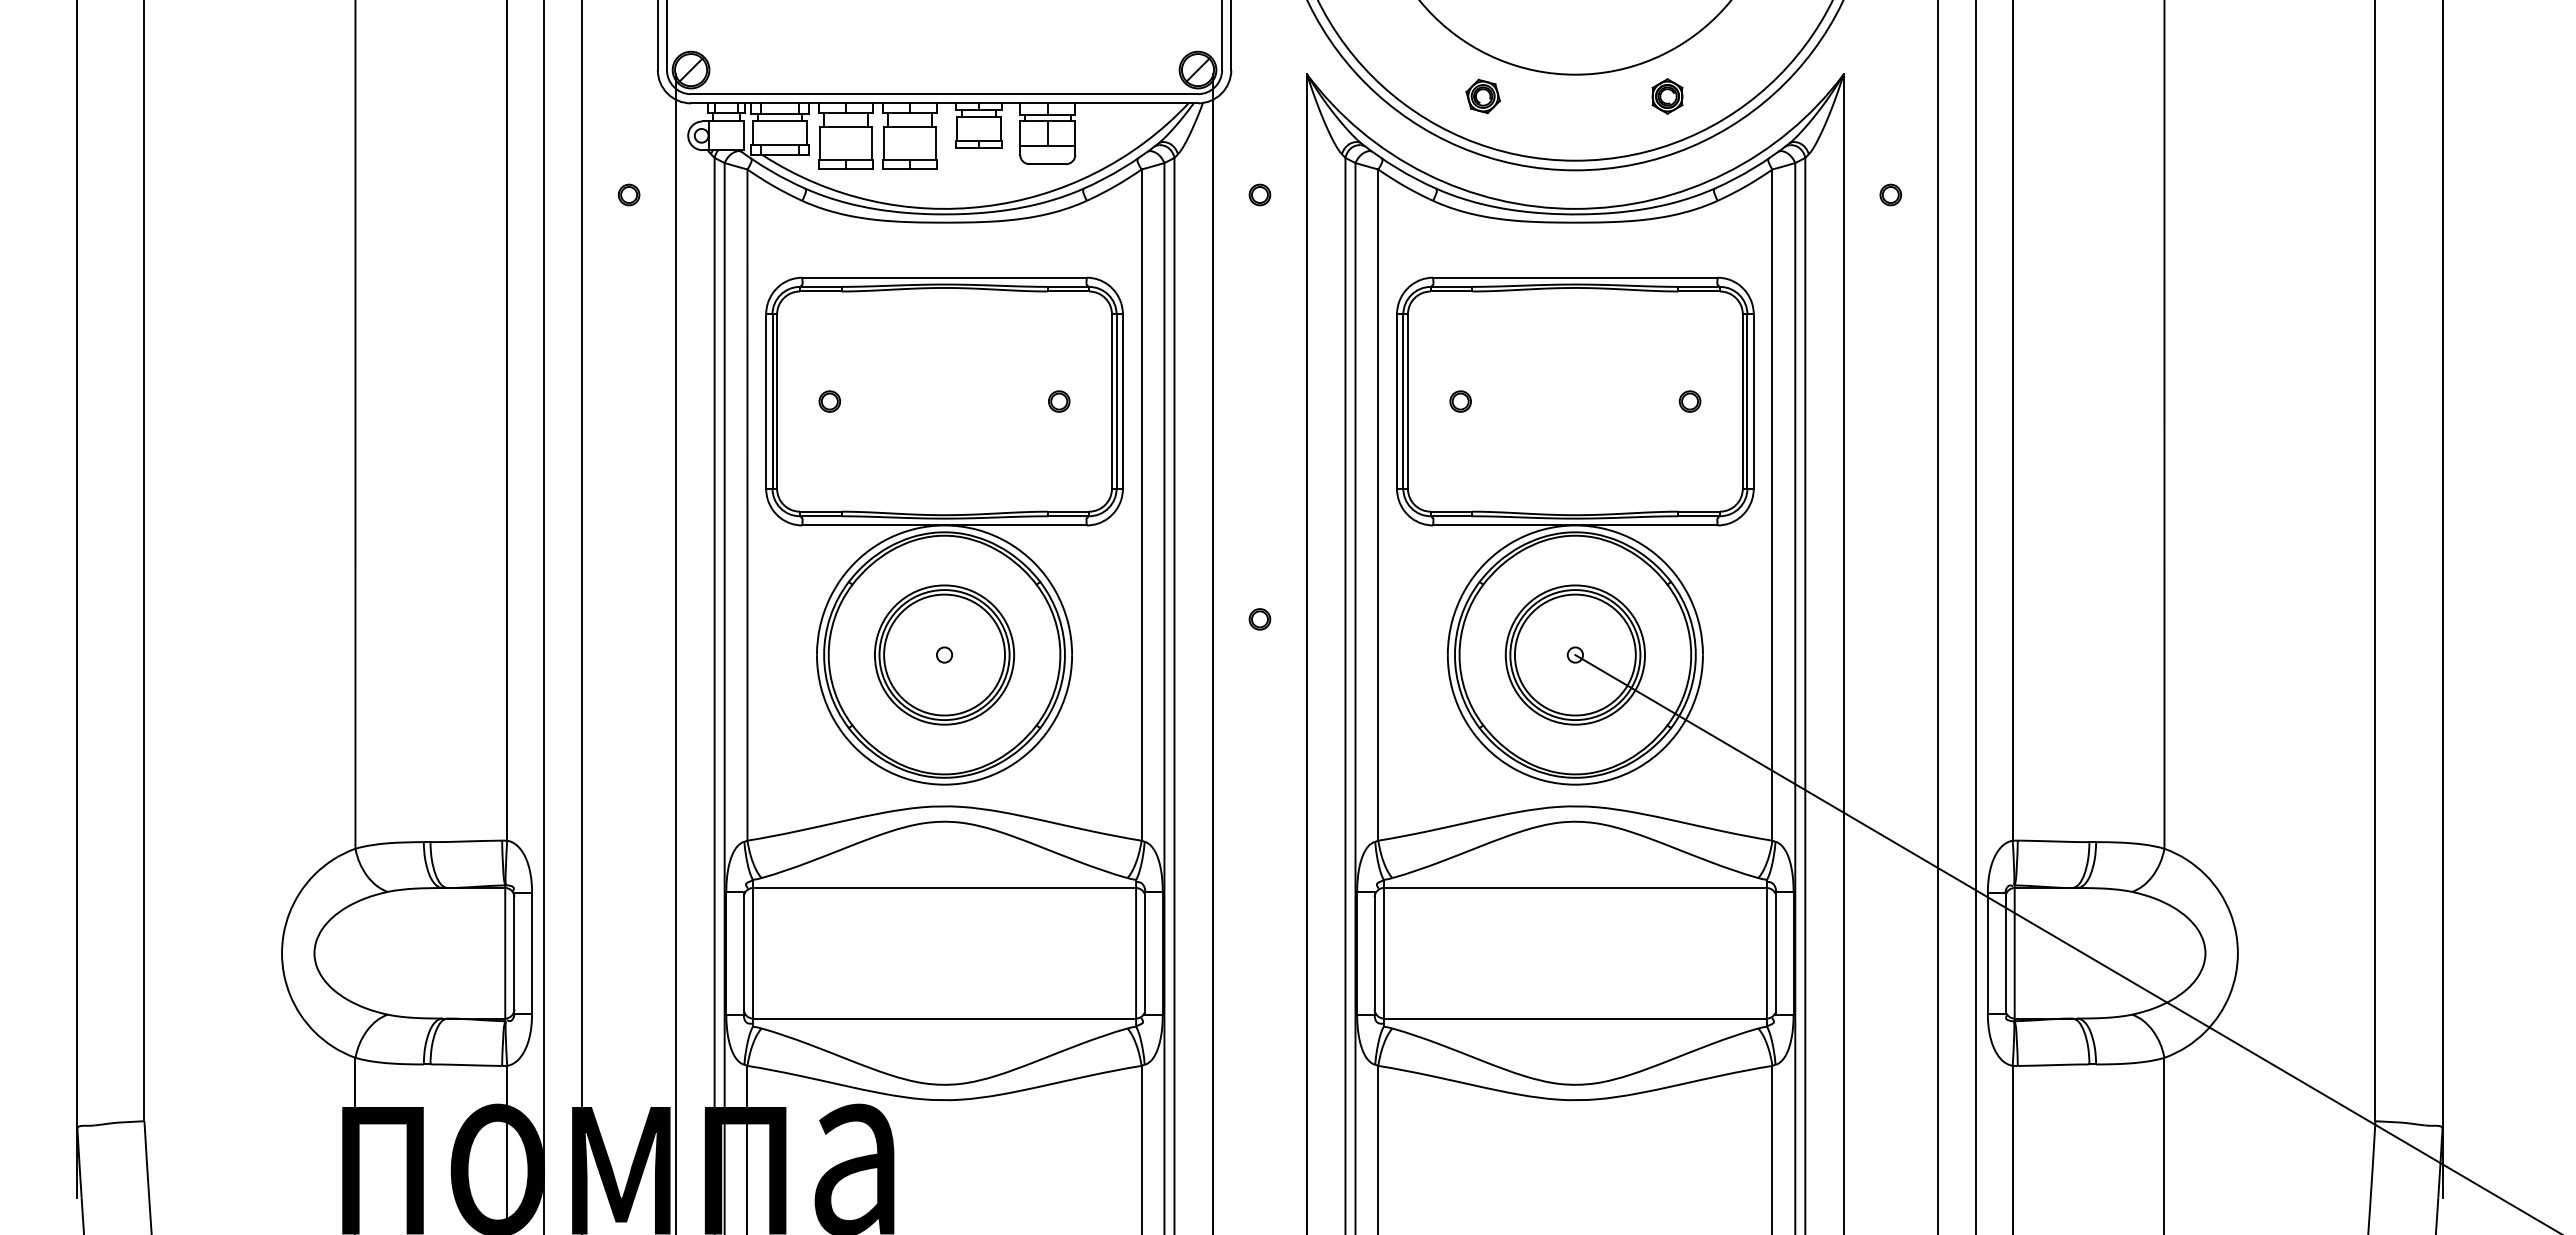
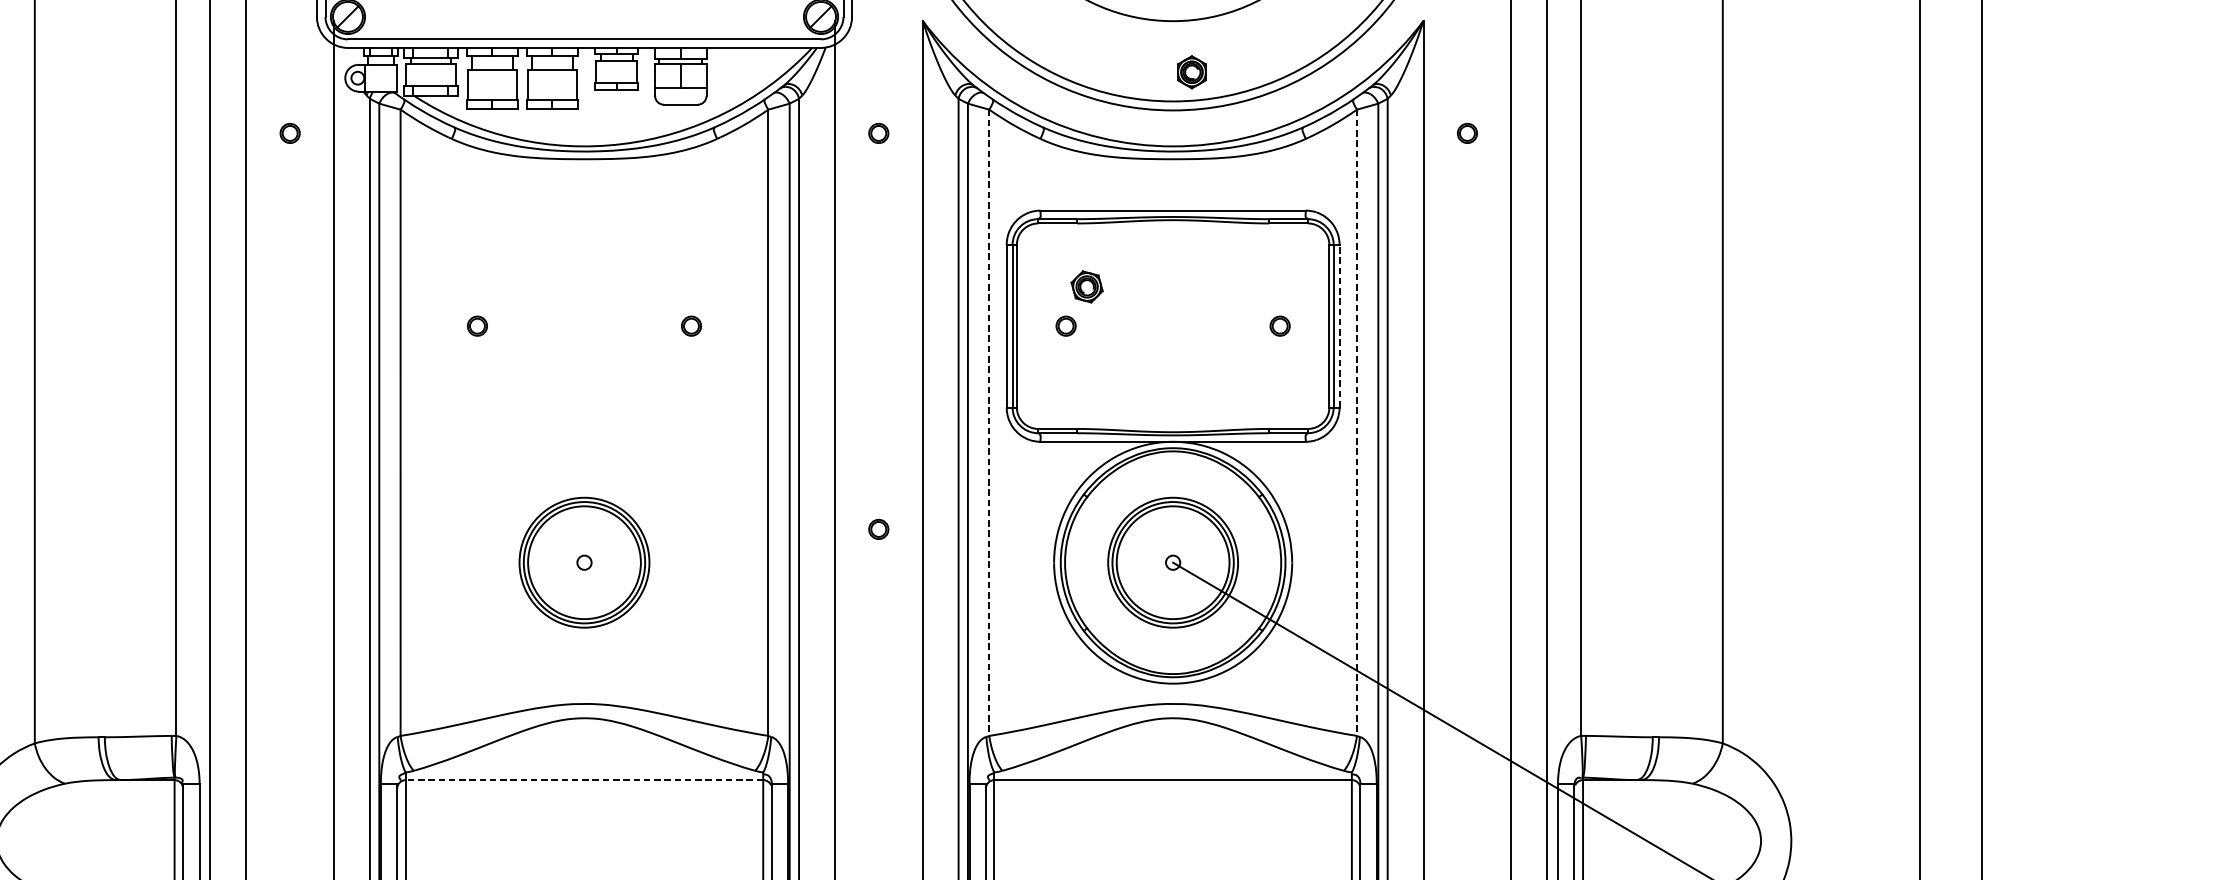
part: (1482, 96) -> (1086, 286), moved
part: (1667, 96) -> (1191, 72), moved
line: (1753, 401) -> (1339, 326), solid -> dashed
line: (1378, 505) -> (989, 423), solid -> dashed
line: (1772, 505) -> (1357, 423), solid -> dashed
part: (944, 530) -> (584, 446), removed
line: (944, 888) -> (584, 780), solid -> dashed

